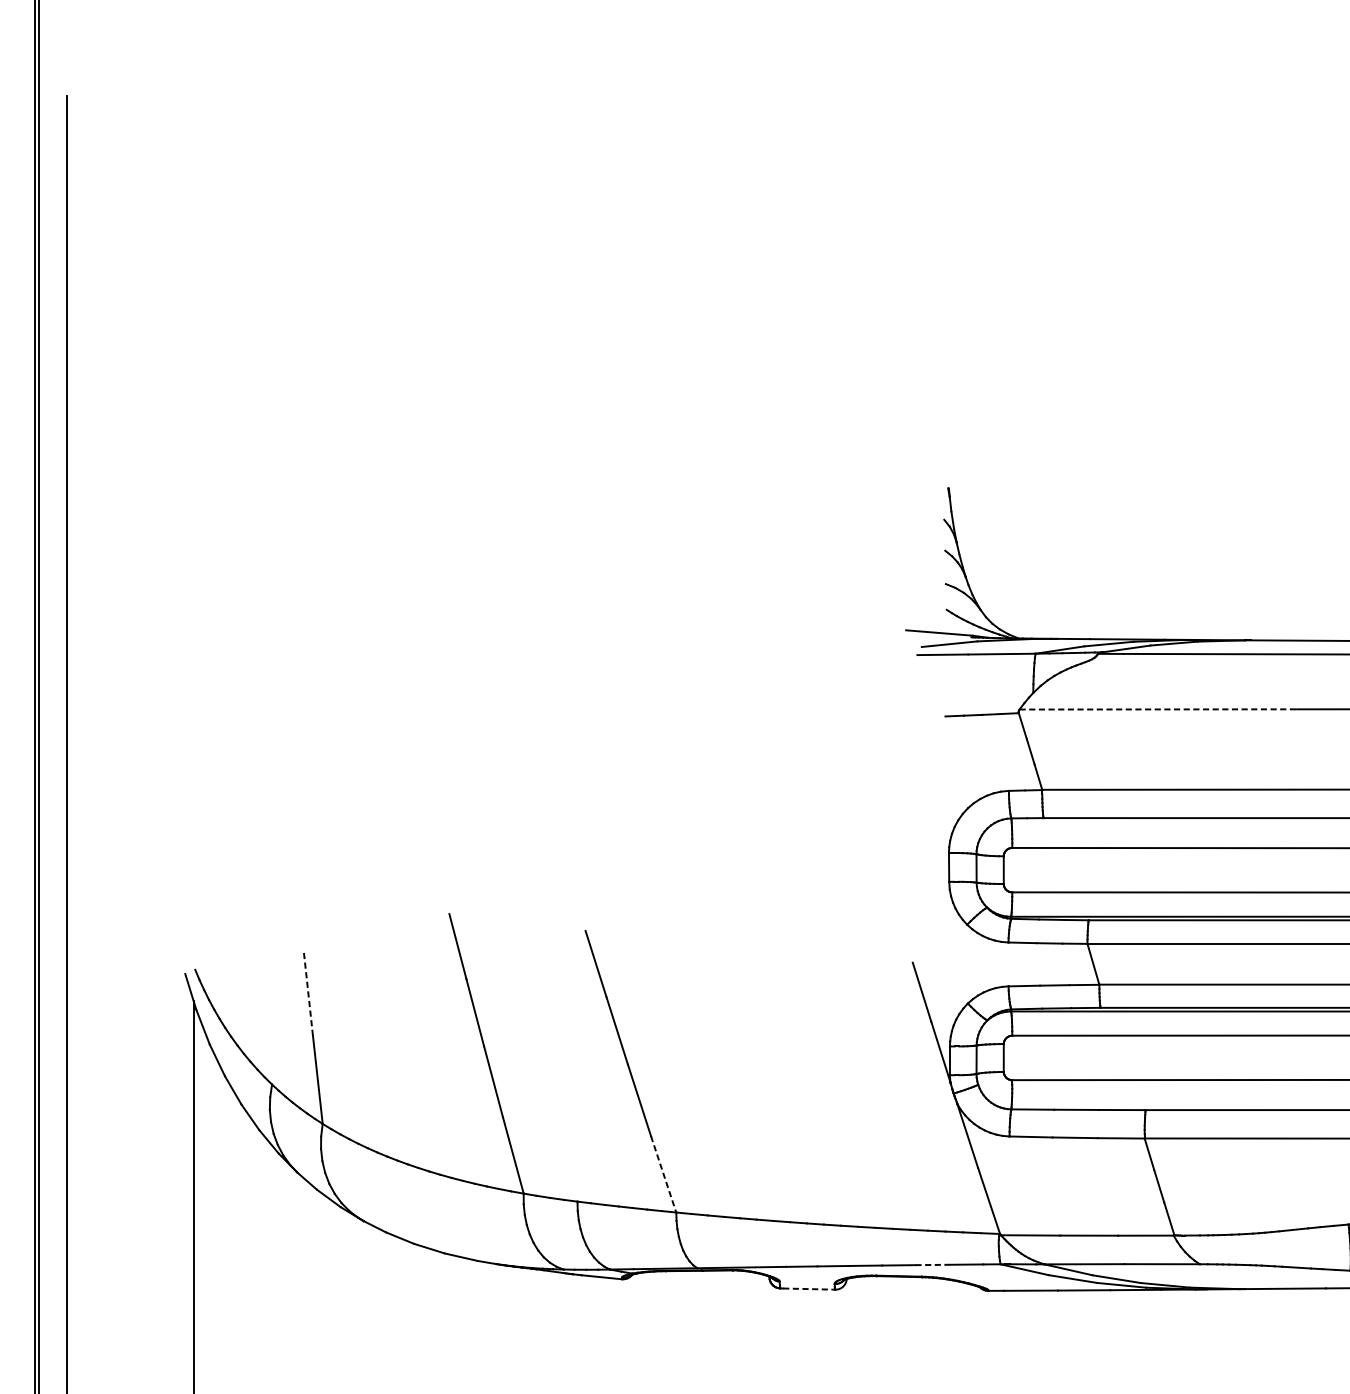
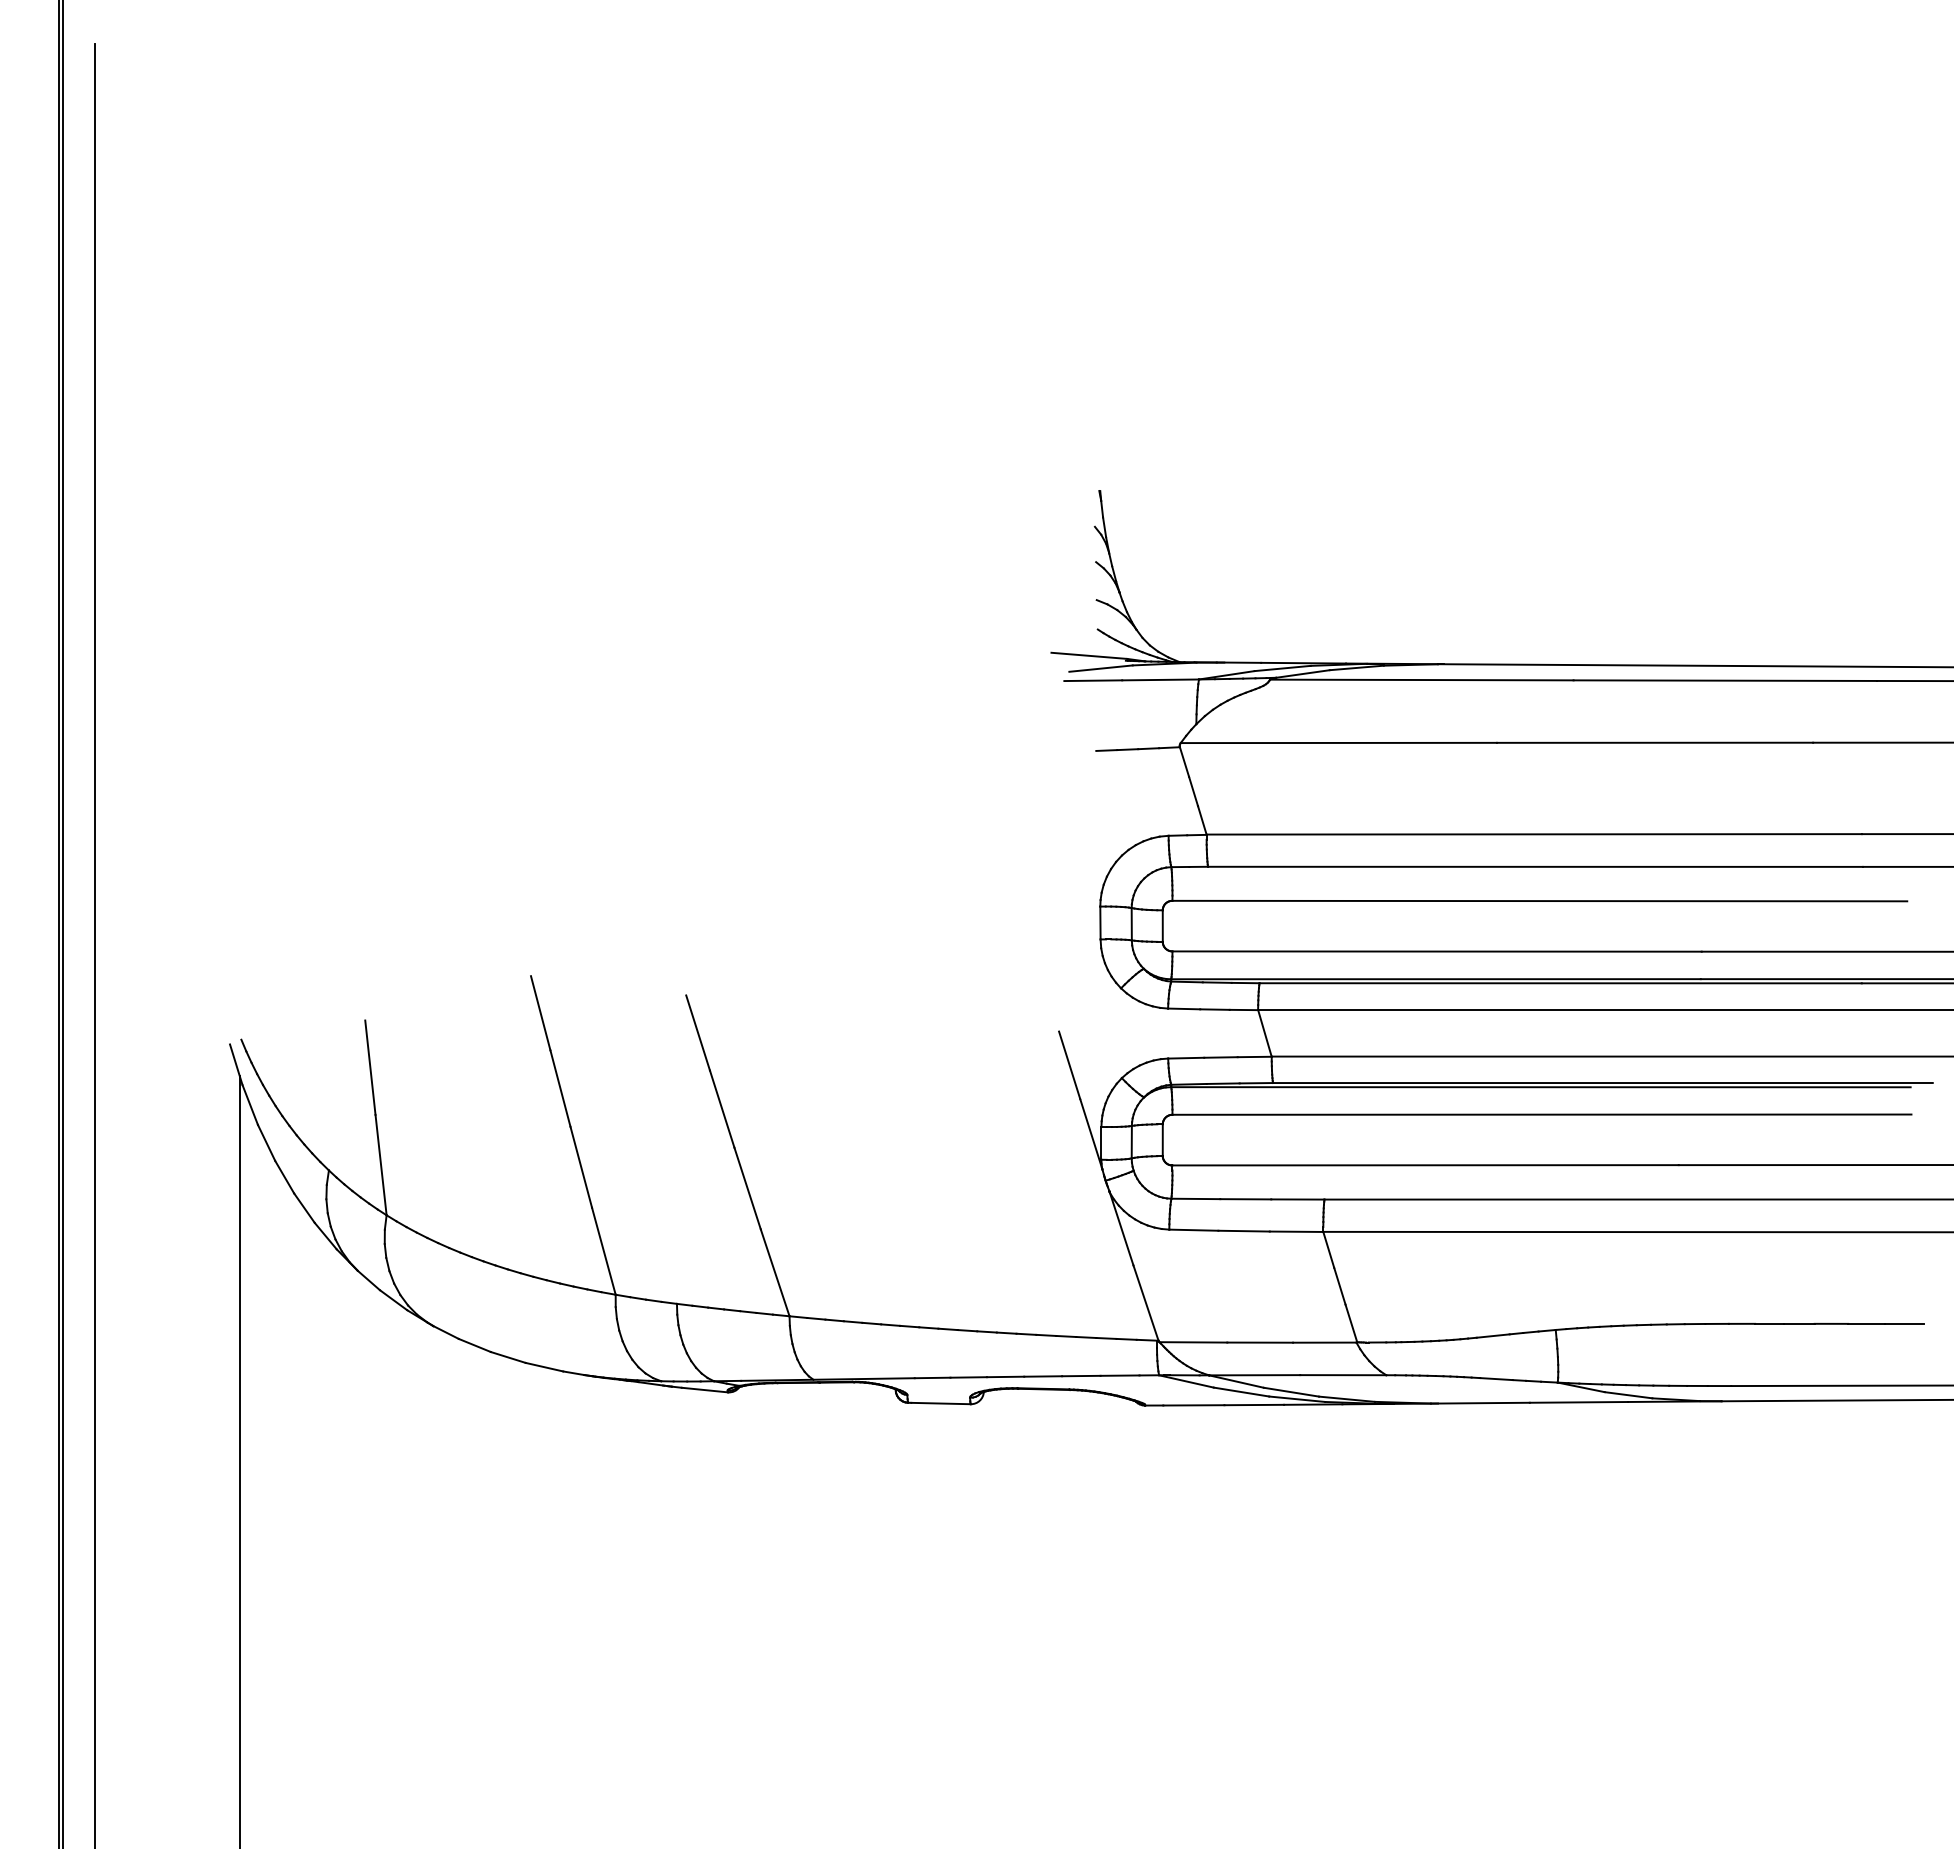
line: (1158, 709) -> (1339, 742), dashed -> solid
line: (308, 995) -> (370, 1068), dashed -> solid
line: (663, 1174) -> (775, 1272), dashed -> solid
line: (932, 1265) -> (1081, 1376), dashed -> solid
line: (809, 1289) -> (941, 1403), dashed -> solid

